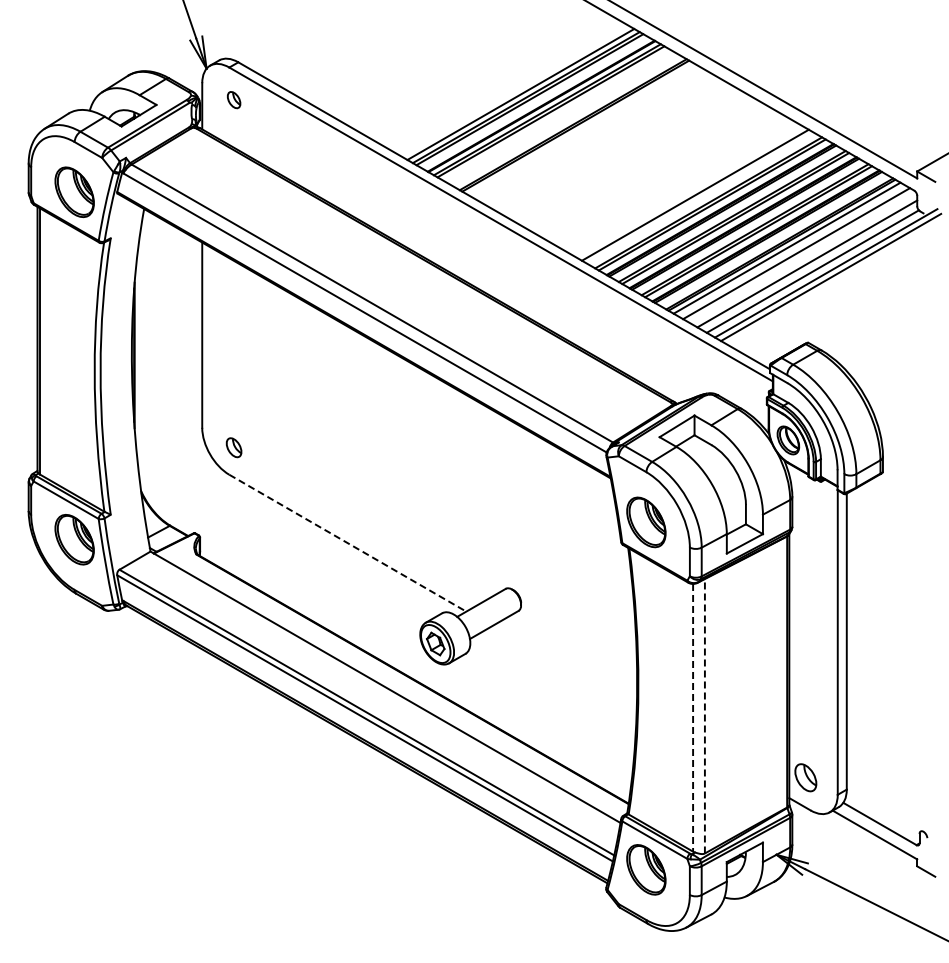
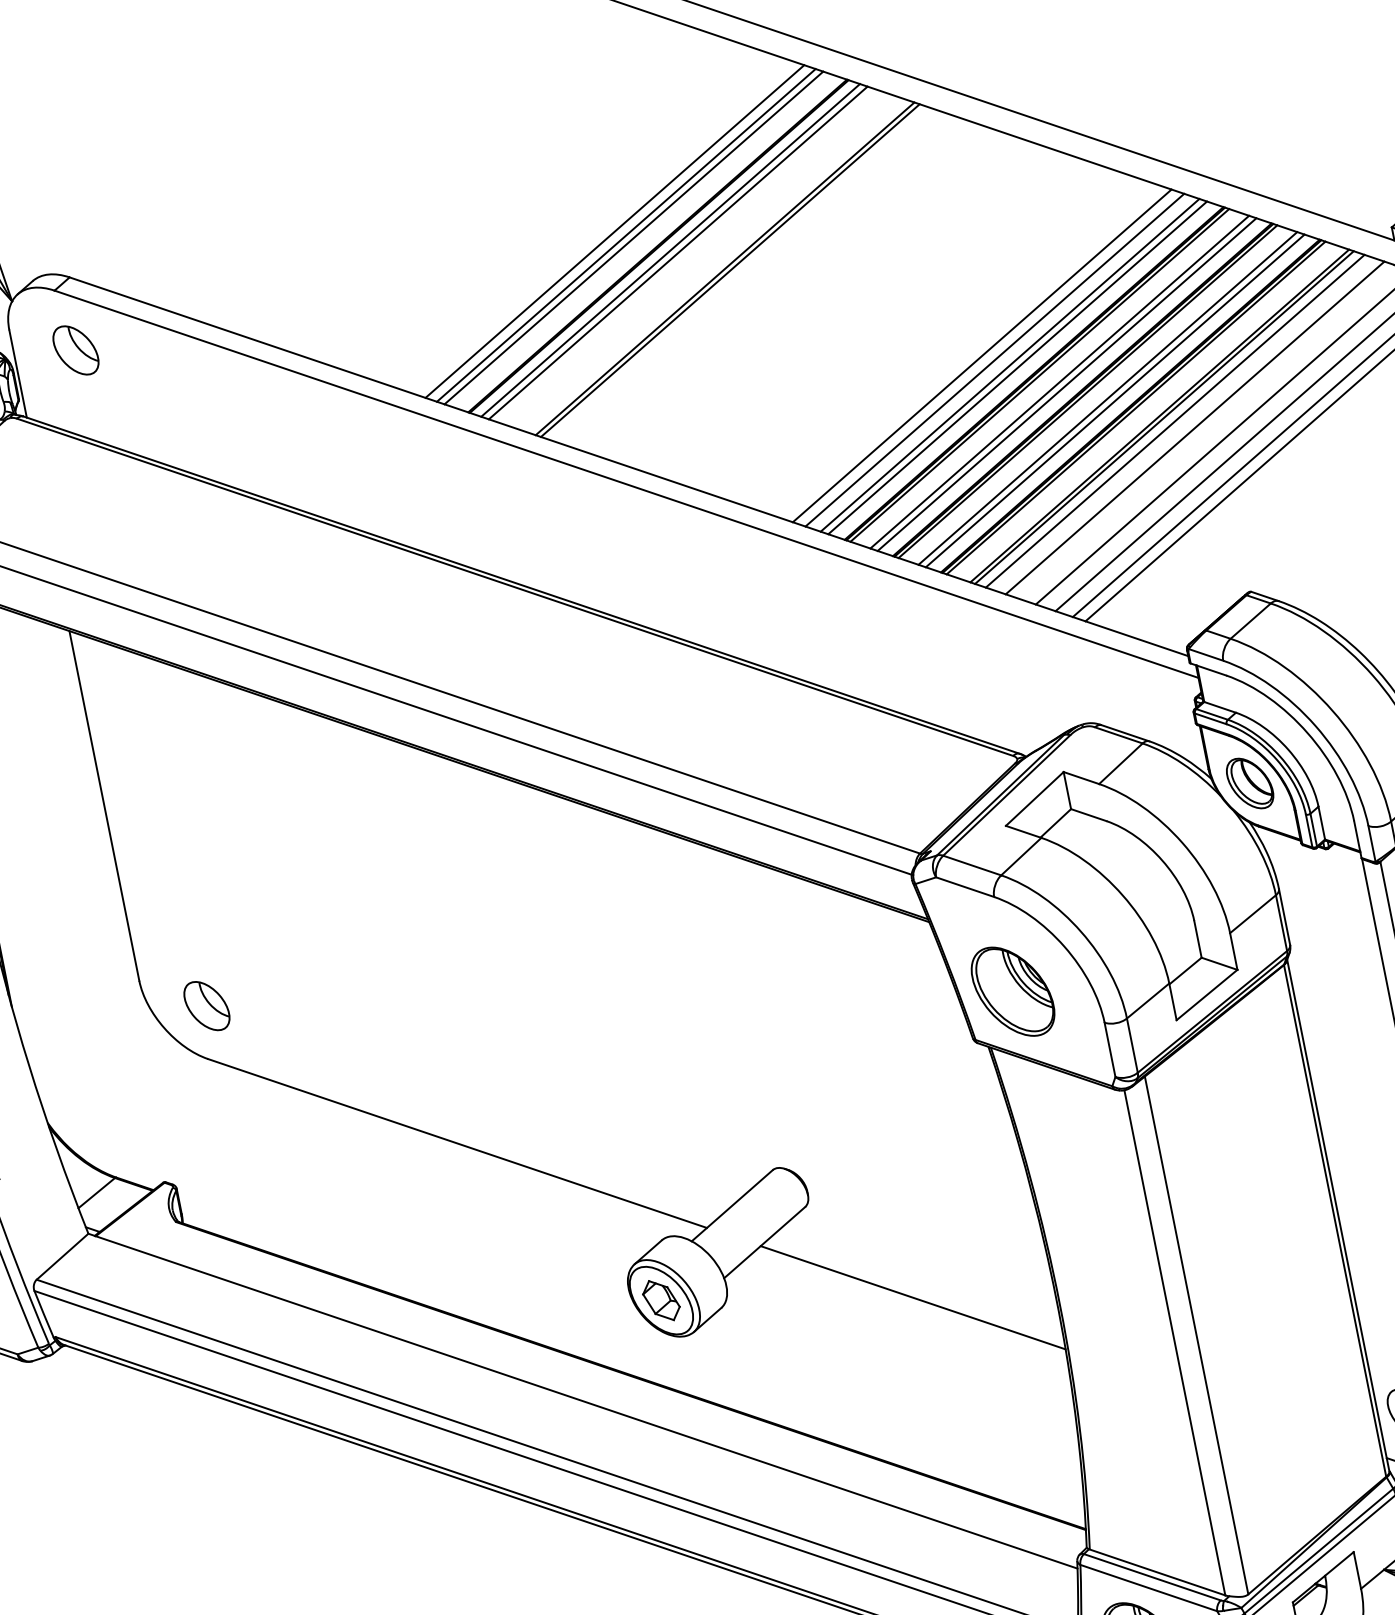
part: (233, 99) -> (74, 349), size x1.67
line: (701, 198) -> (994, 359), added
part: (233, 447) -> (205, 1006), size x1.43
line: (347, 543) -> (457, 1144), dashed -> solid
line: (563, 668) -> (911, 1298), added
line: (704, 715) -> (1195, 1334), dashed -> solid
line: (693, 717) -> (1175, 1342), dashed -> solid

